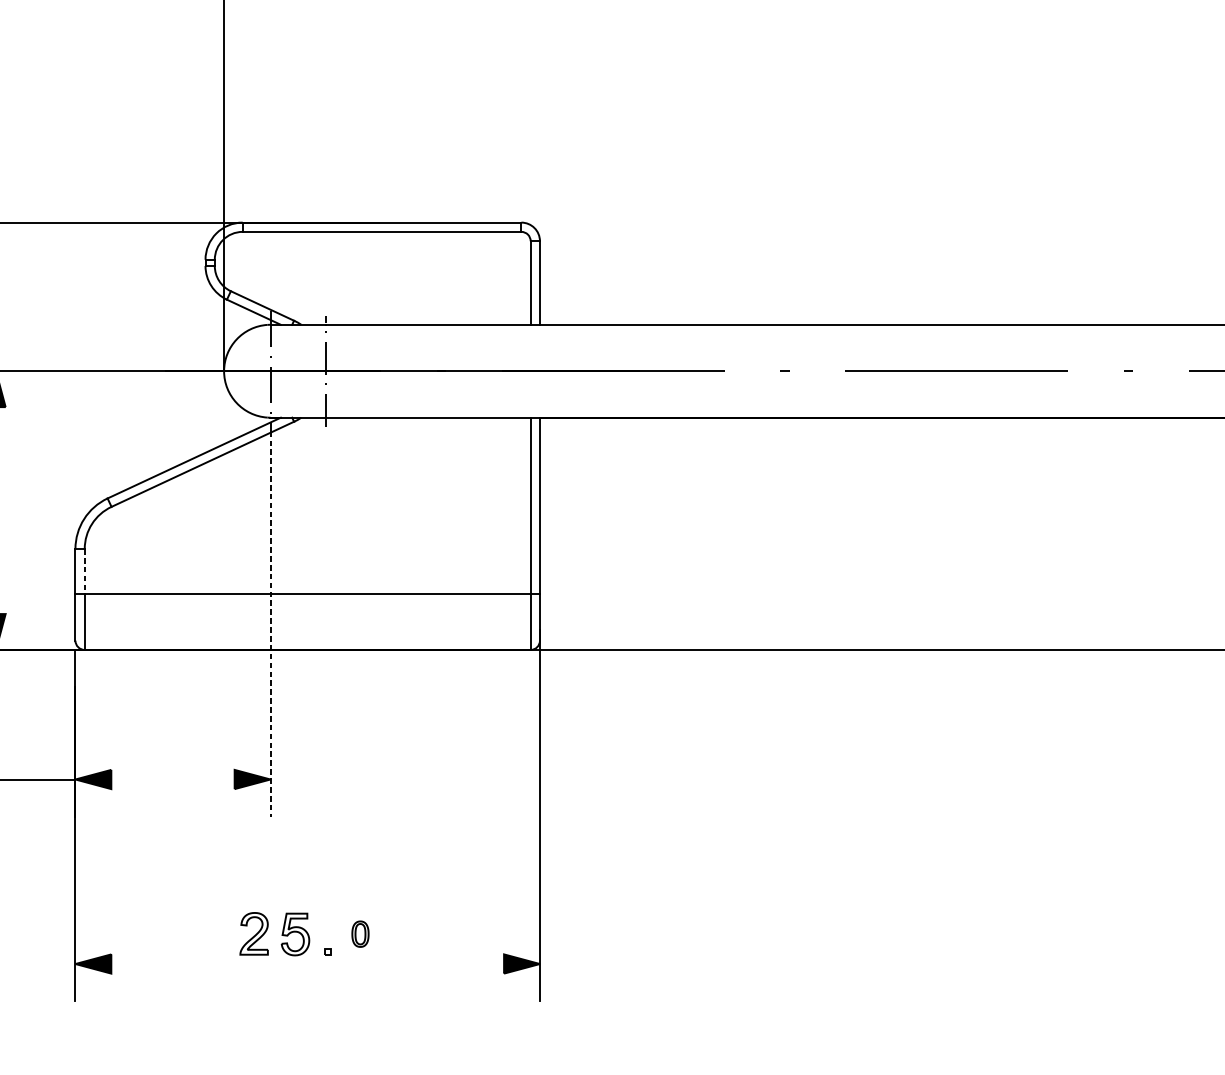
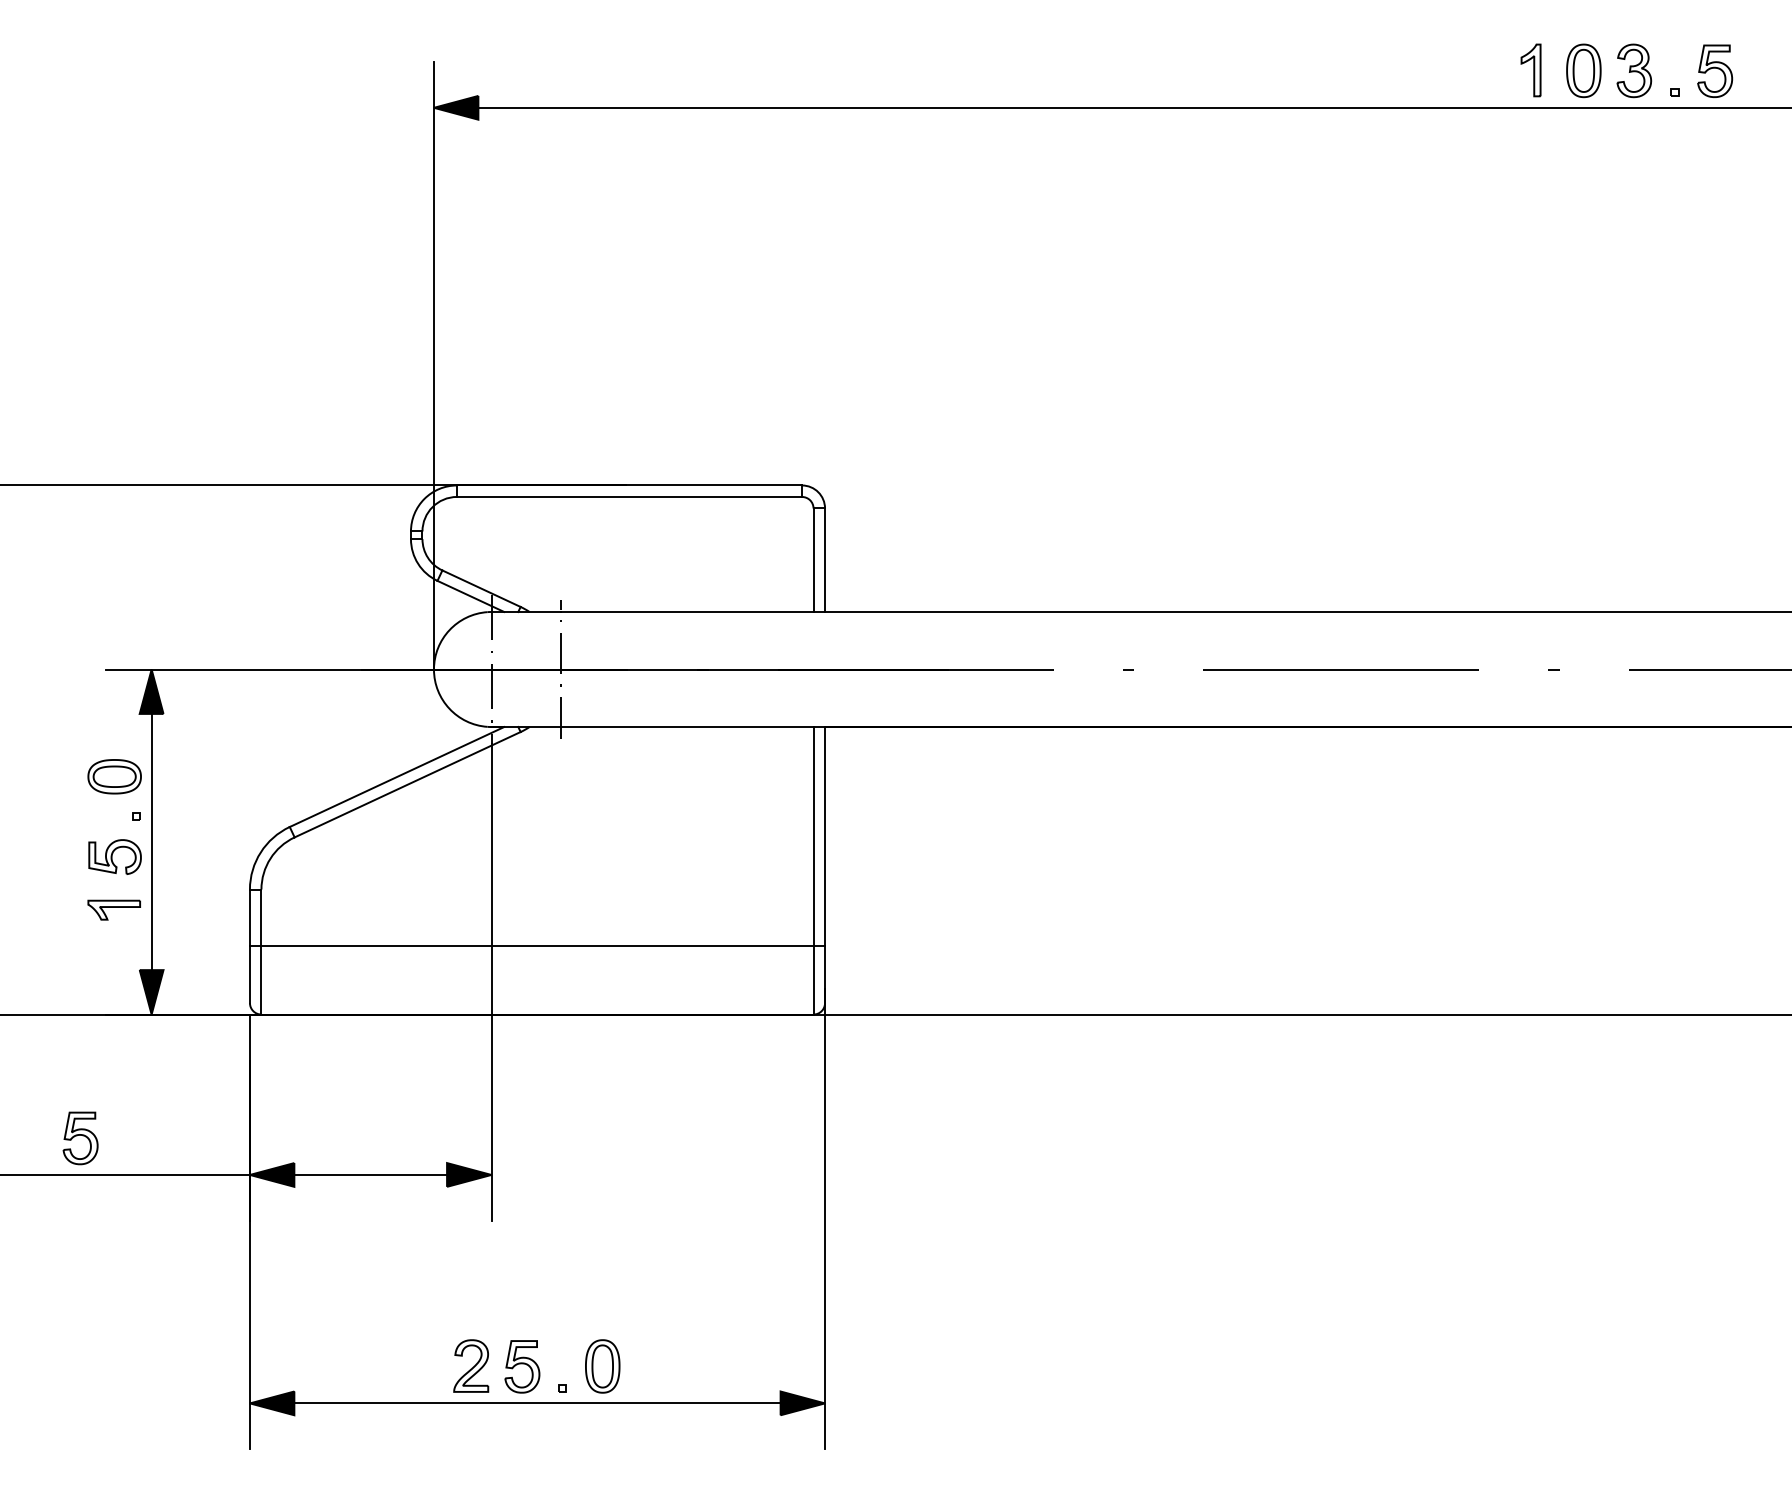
line: (84, 572) -> (261, 918), dashed -> solid
line: (270, 624) -> (491, 983), dashed -> solid
line: (172, 779) -> (370, 1174), added
part: (360, 934) -> (602, 1366), size x1.67
line: (307, 964) -> (537, 1403), added

